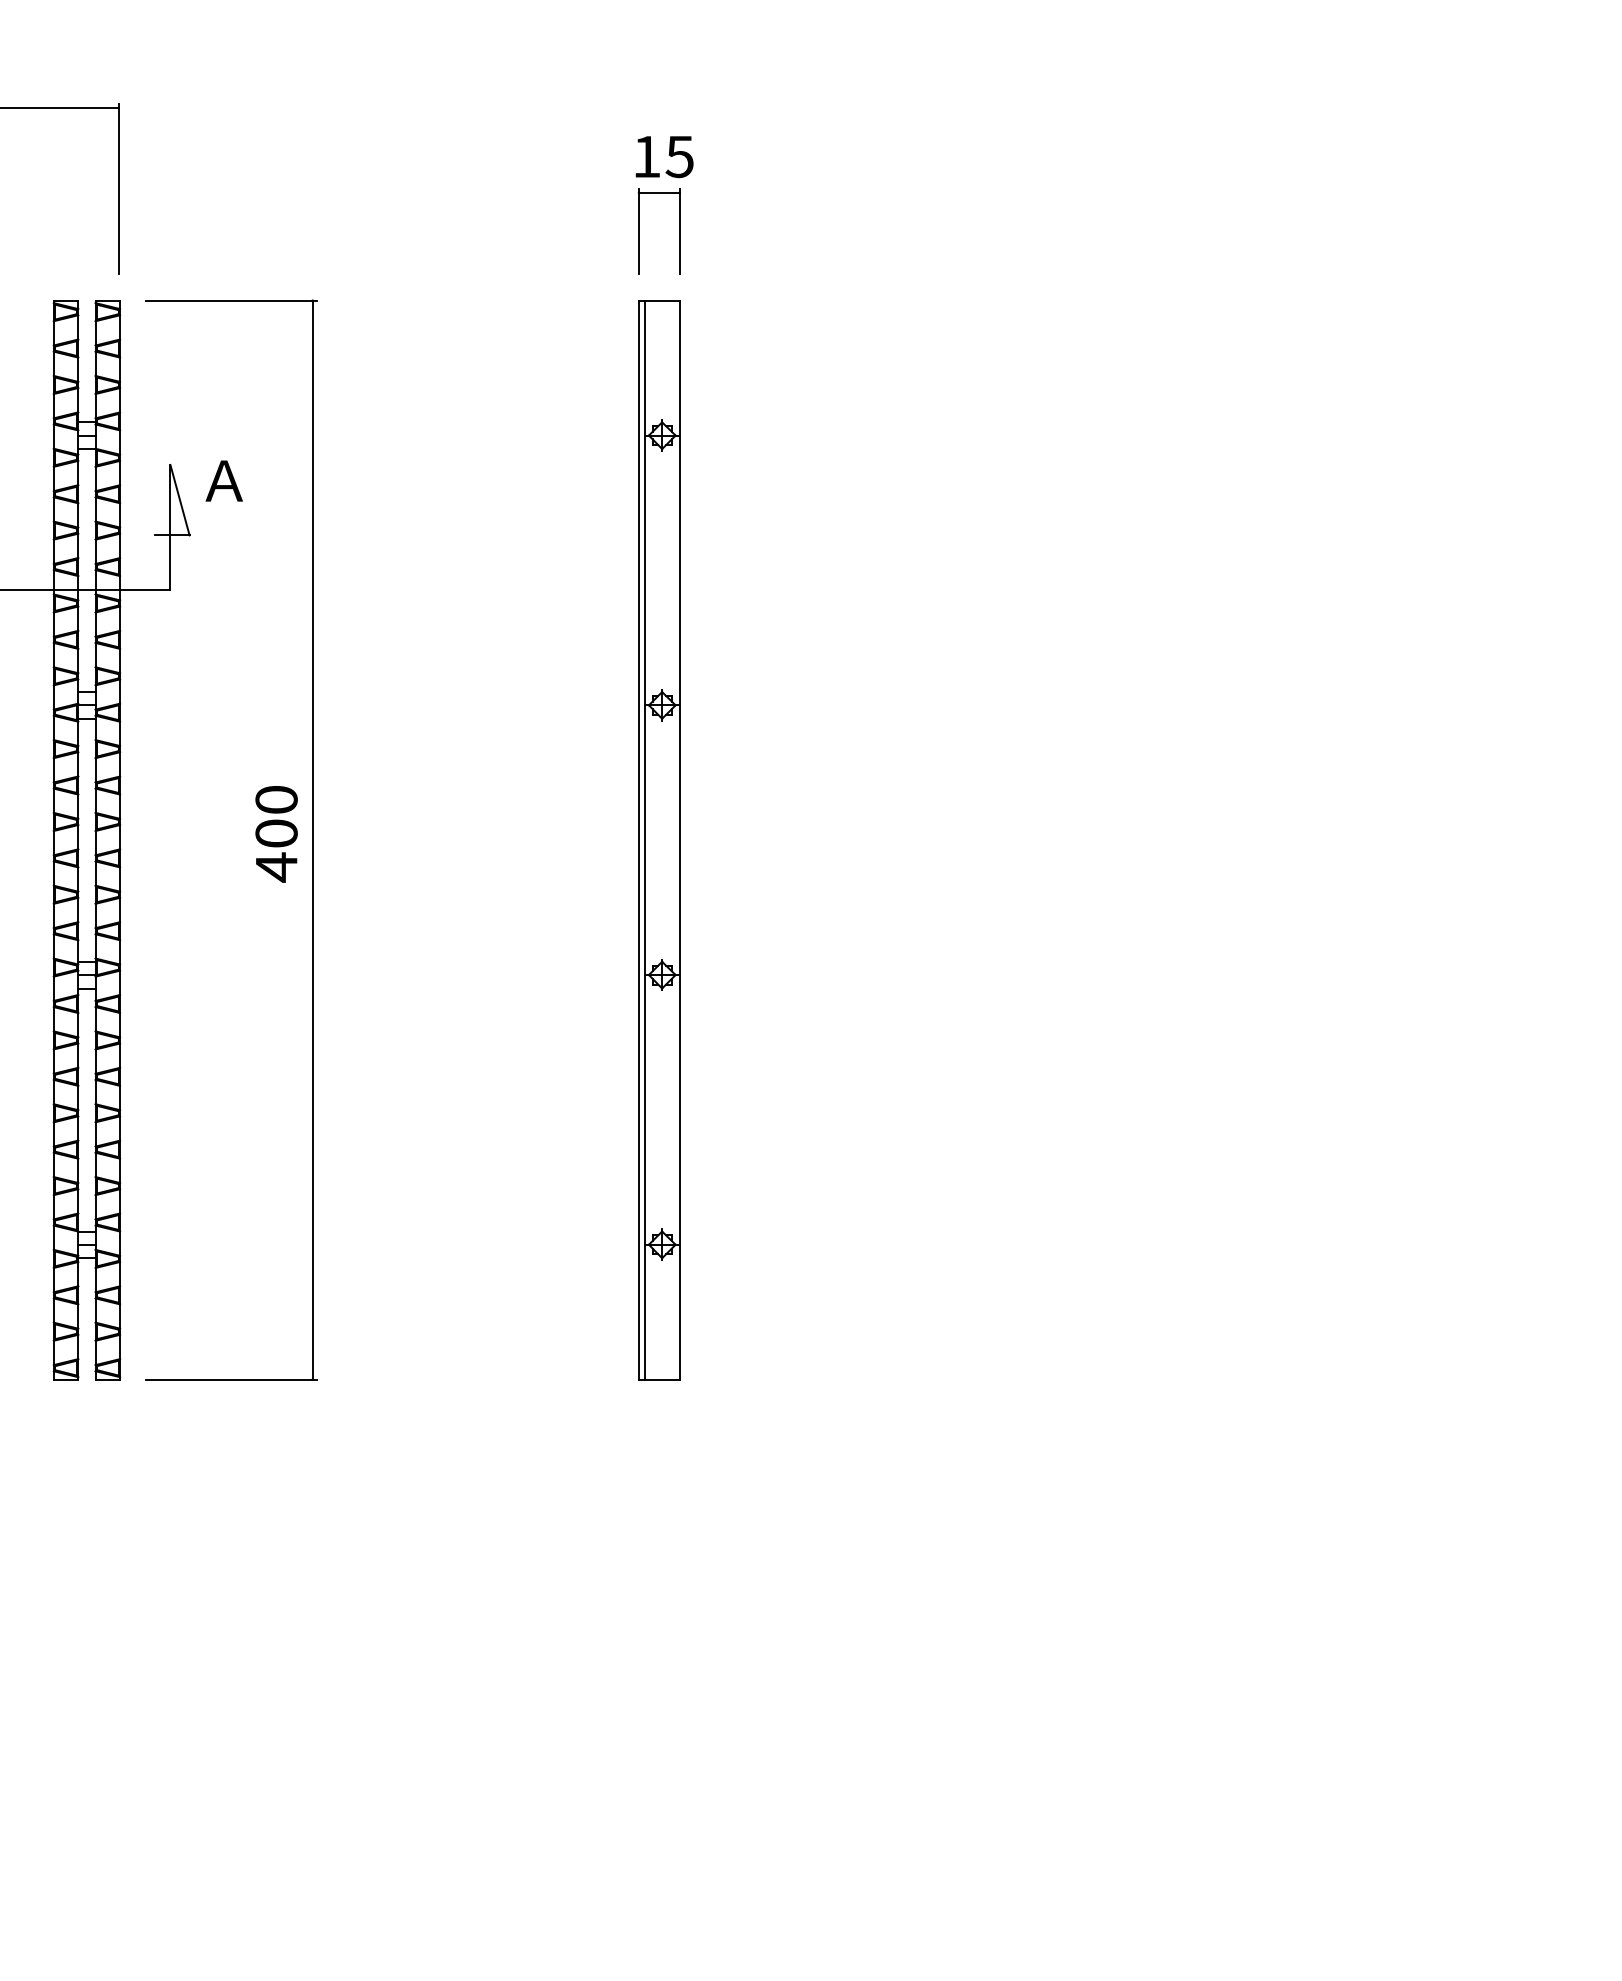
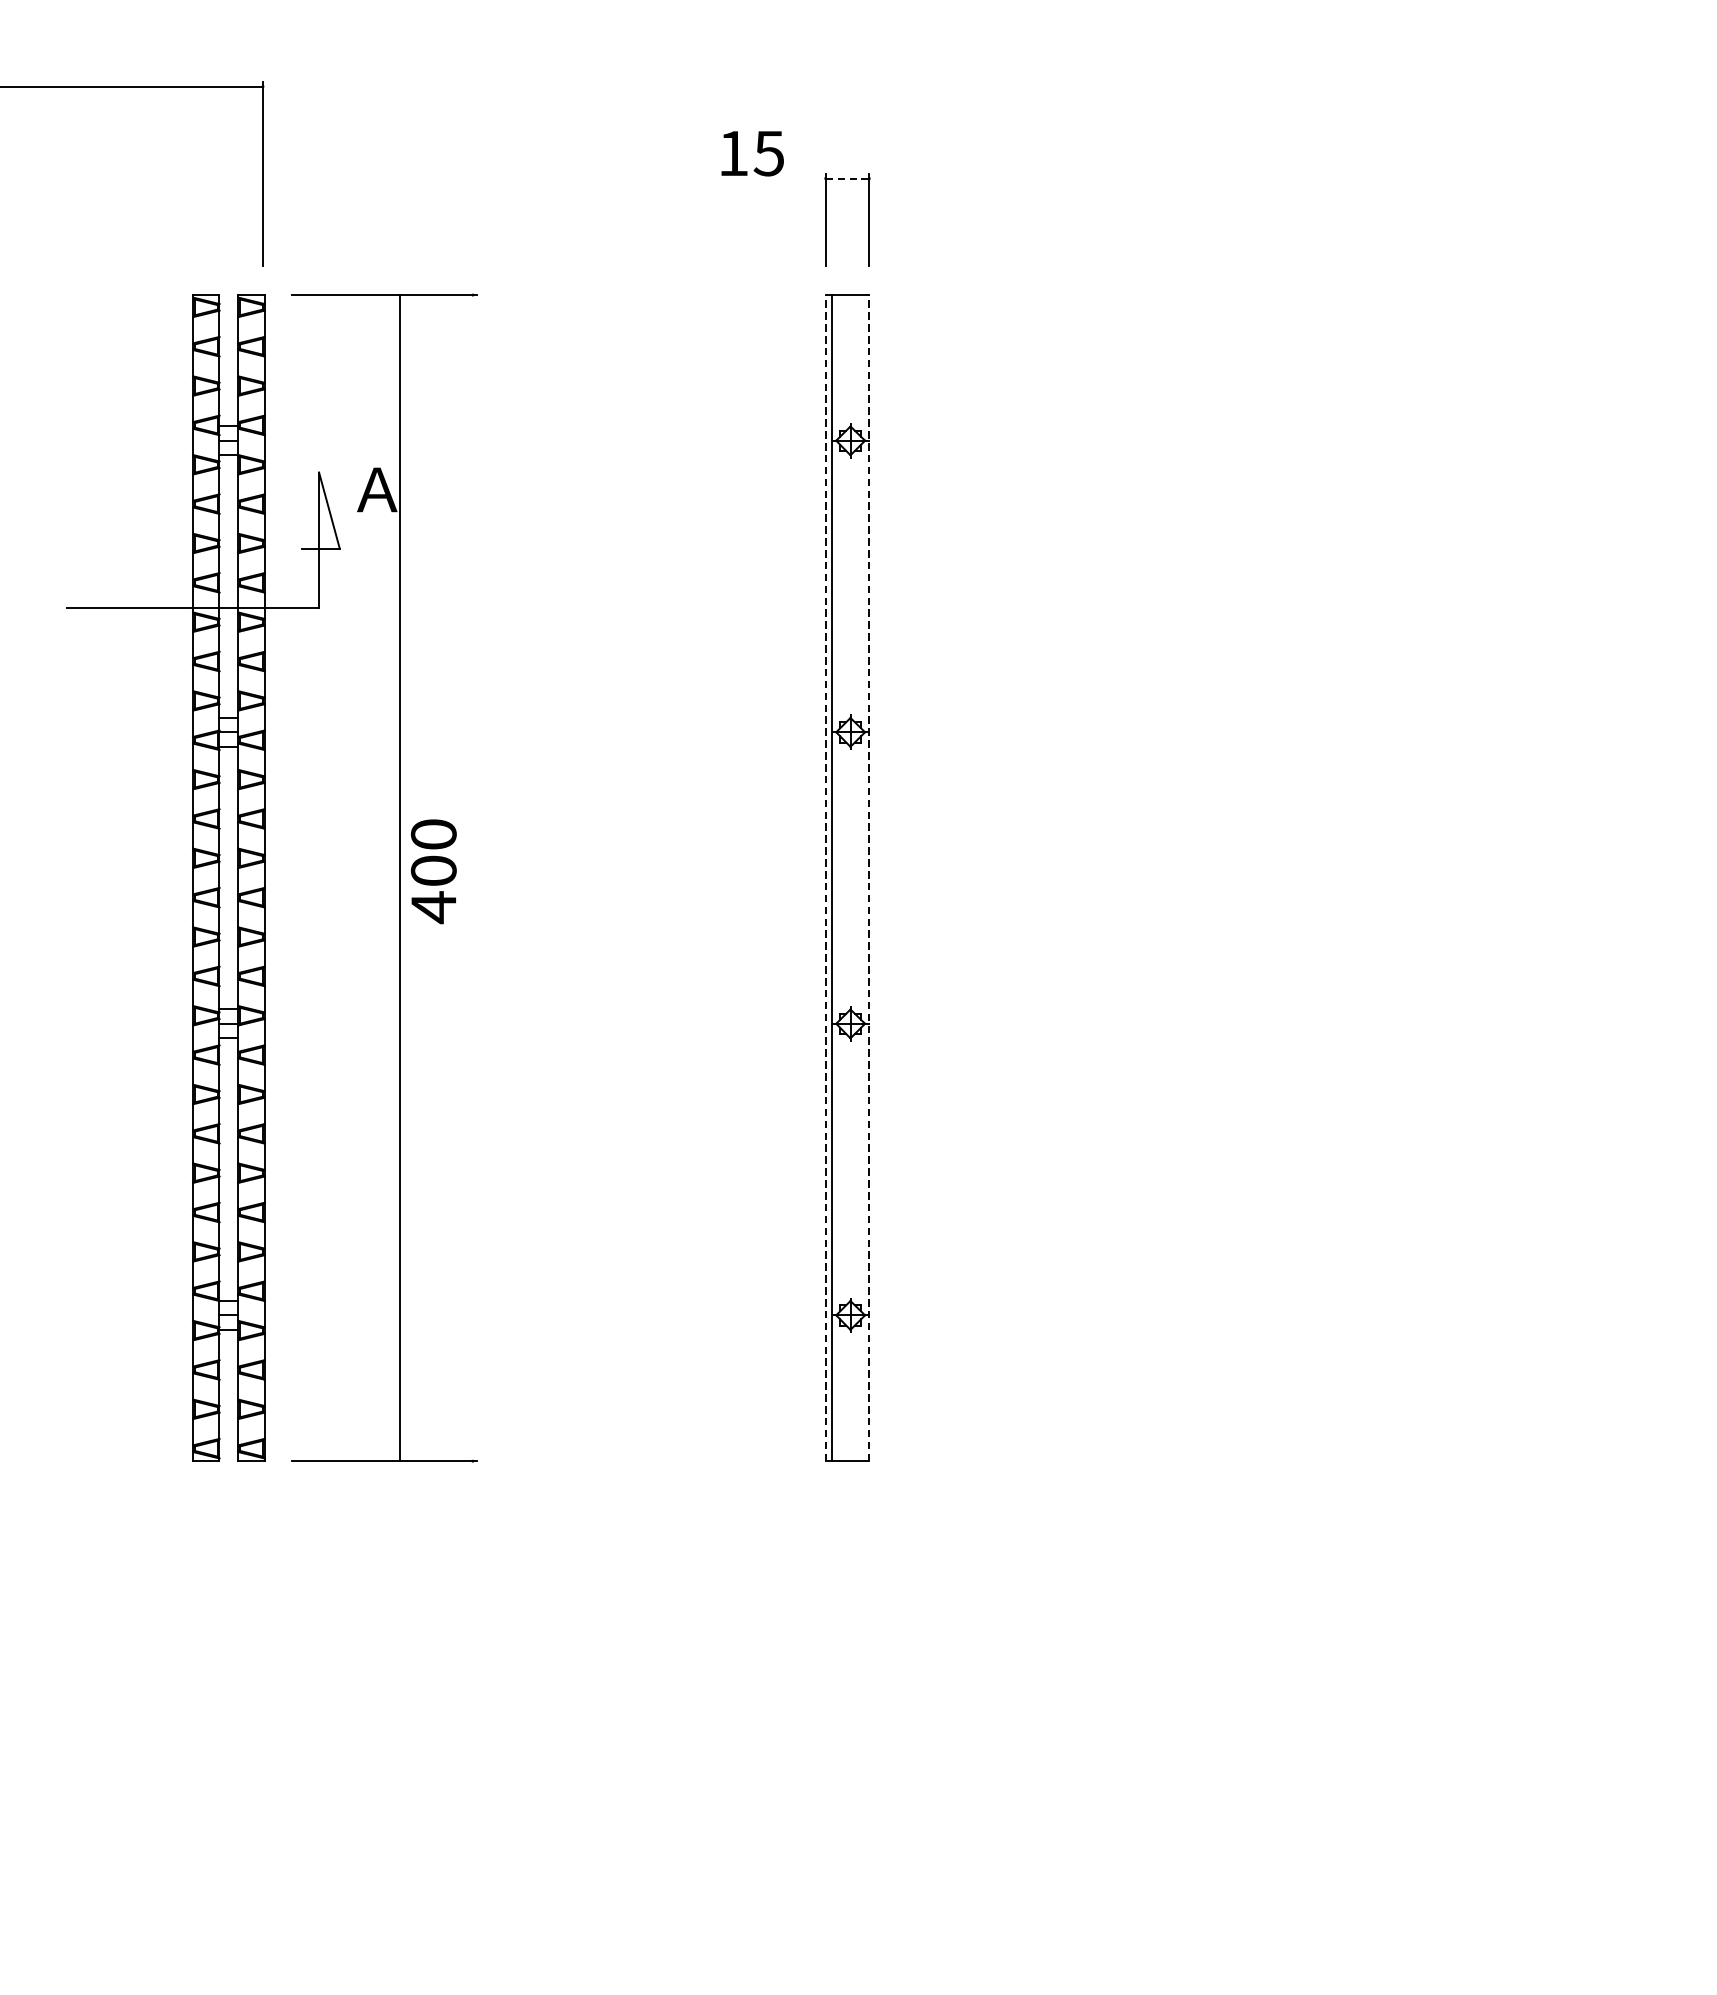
text: (664, 157) -> (752, 154), moved
line: (659, 193) -> (847, 179), solid -> dashed
line: (312, 839) -> (399, 877), moved
line: (639, 839) -> (826, 877), solid -> dashed
line: (679, 839) -> (869, 877), solid -> dashed

